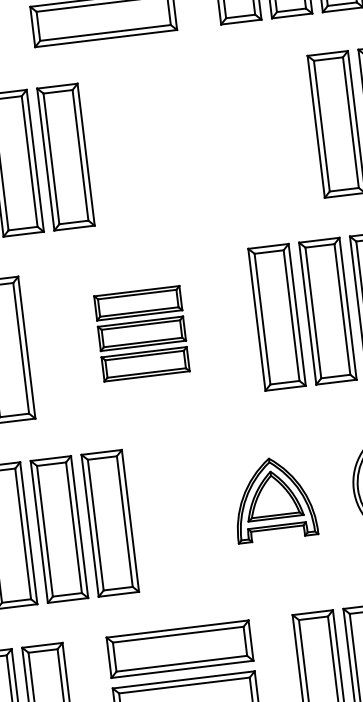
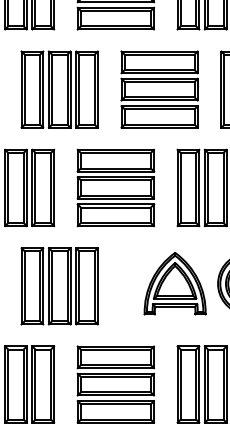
part: (200, 140) -> (159, 89), added
part: (141, 332) -> (115, 187), size x1.67
part: (272, 498) -> (174, 283), size x1.43

